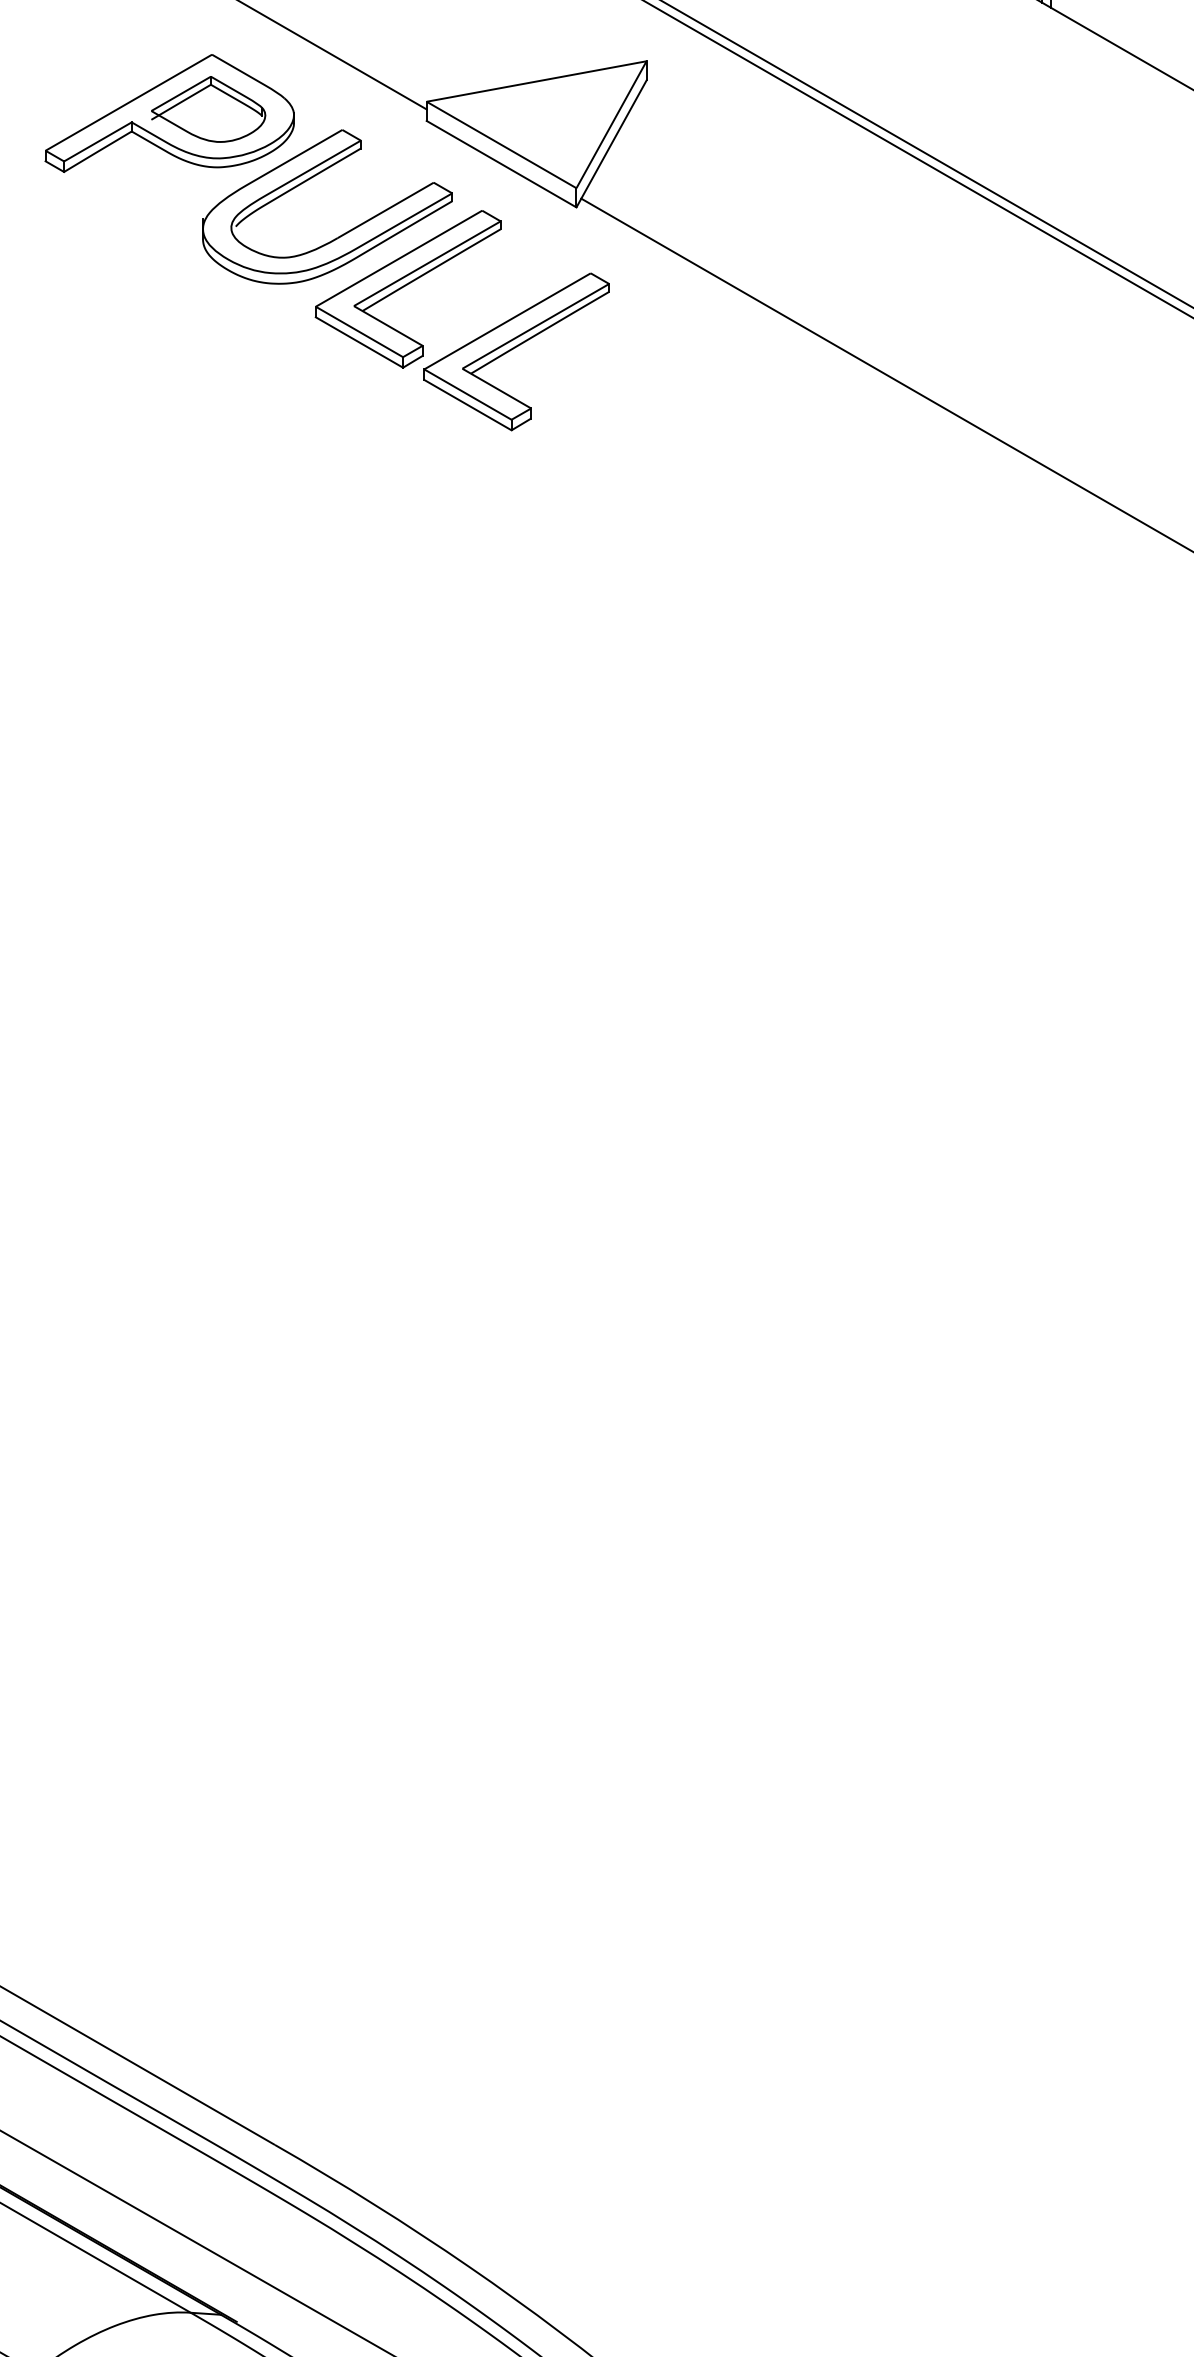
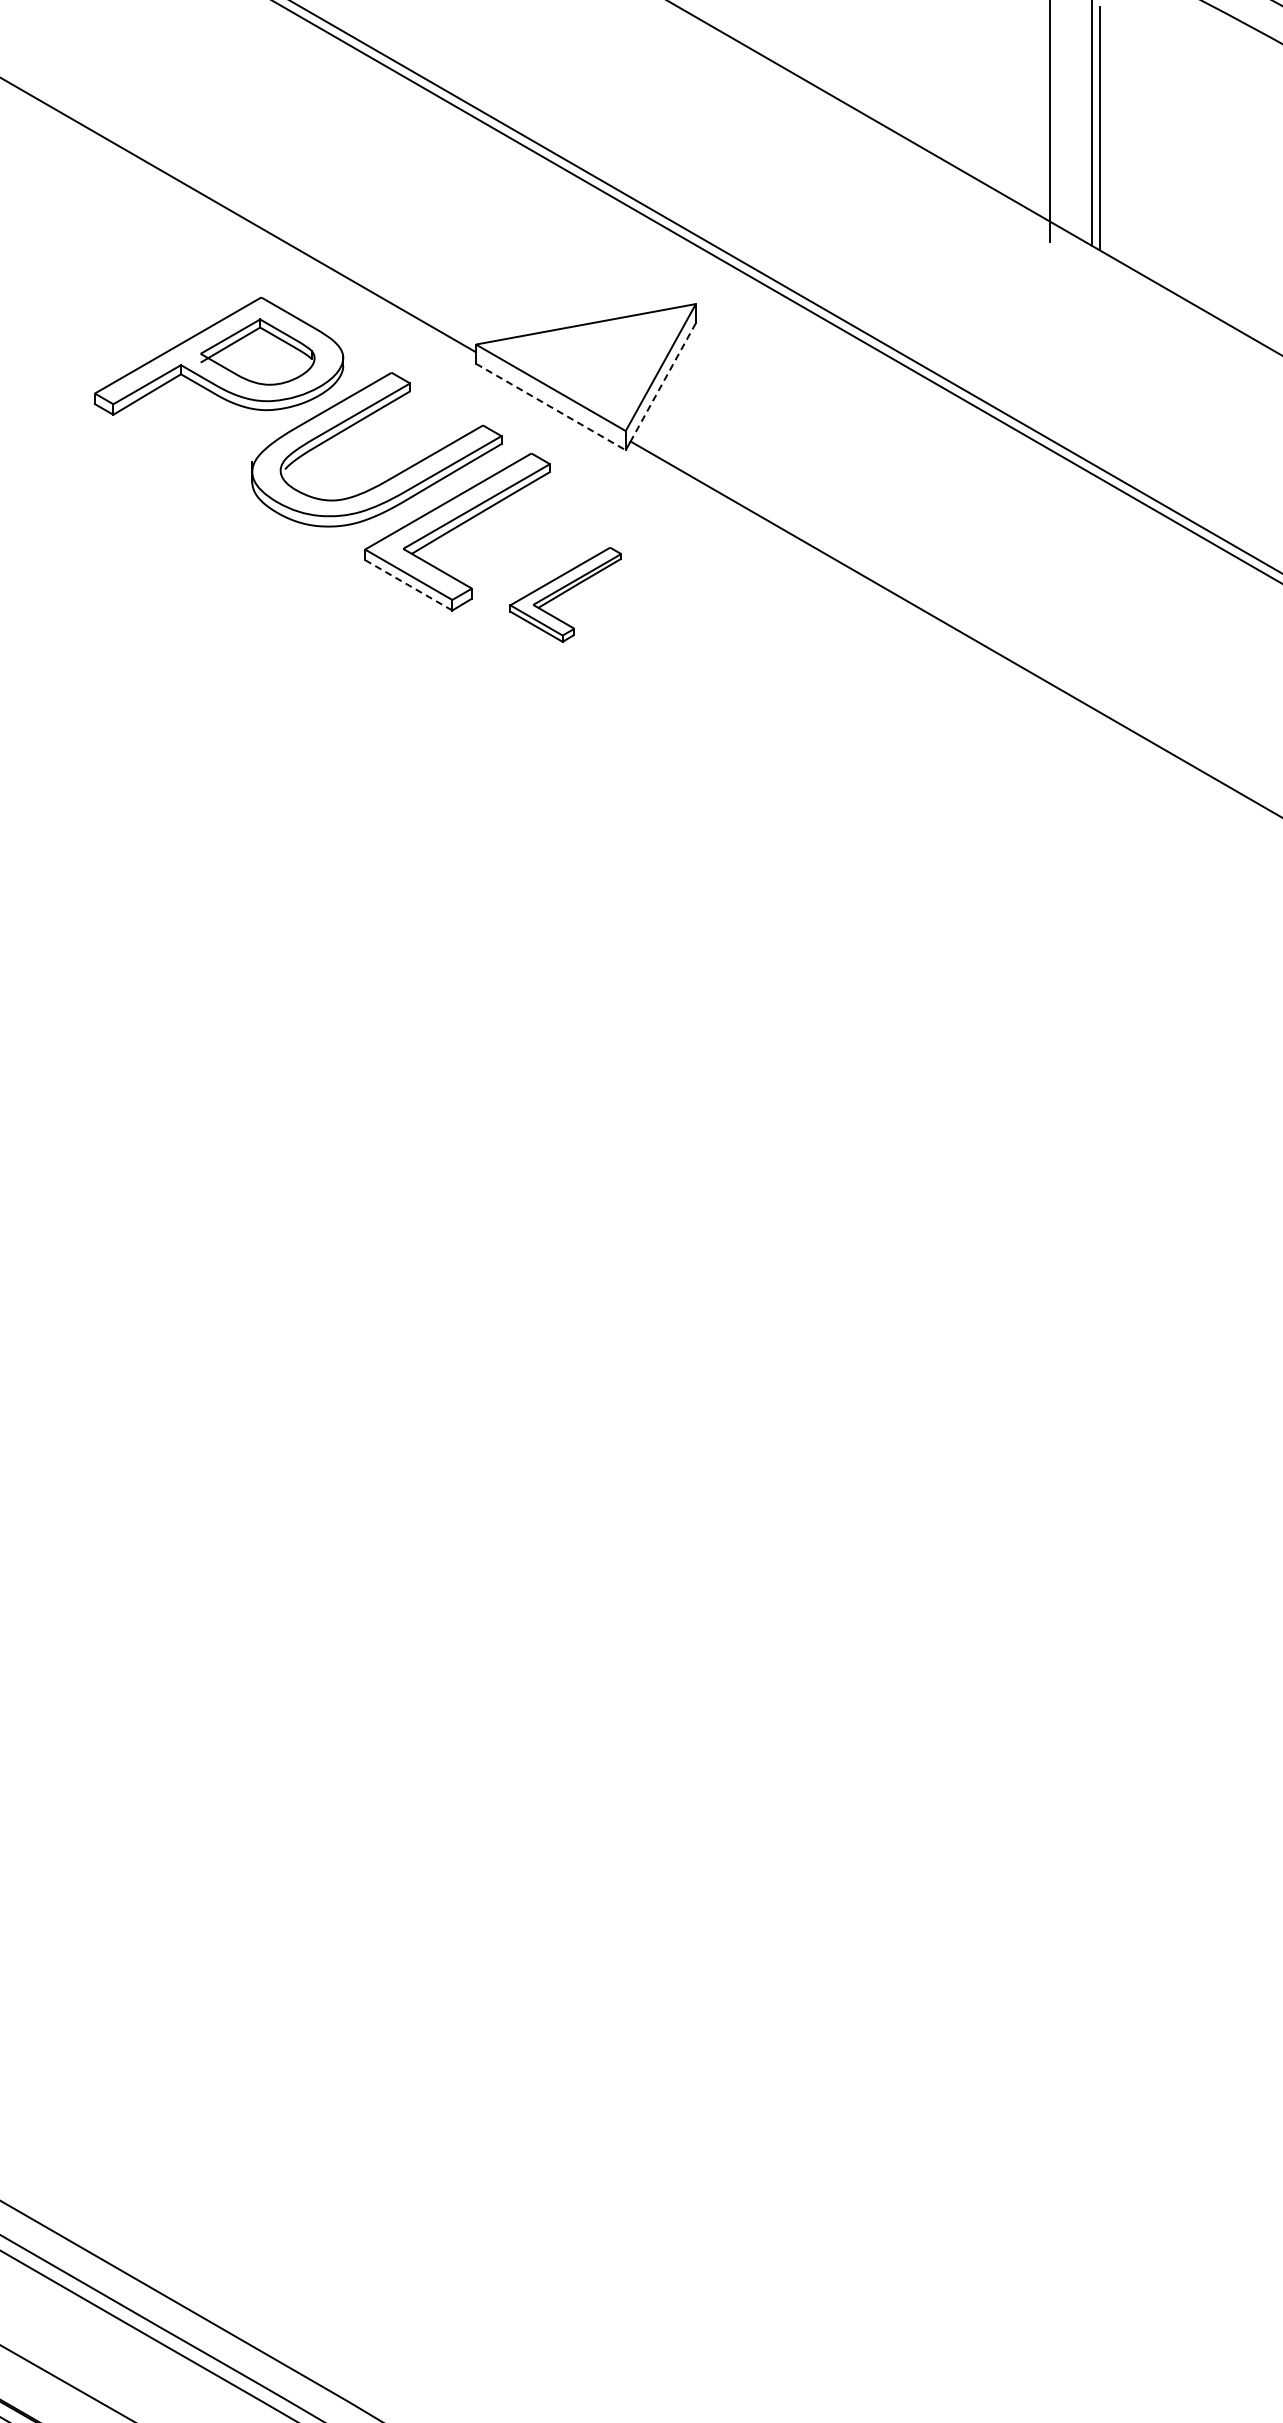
line: (614, 139) -> (663, 382), solid -> dashed
line: (502, 164) -> (551, 407), solid -> dashed
line: (360, 342) -> (409, 585), solid -> dashed
part: (516, 351) -> (565, 594), size x0.6

